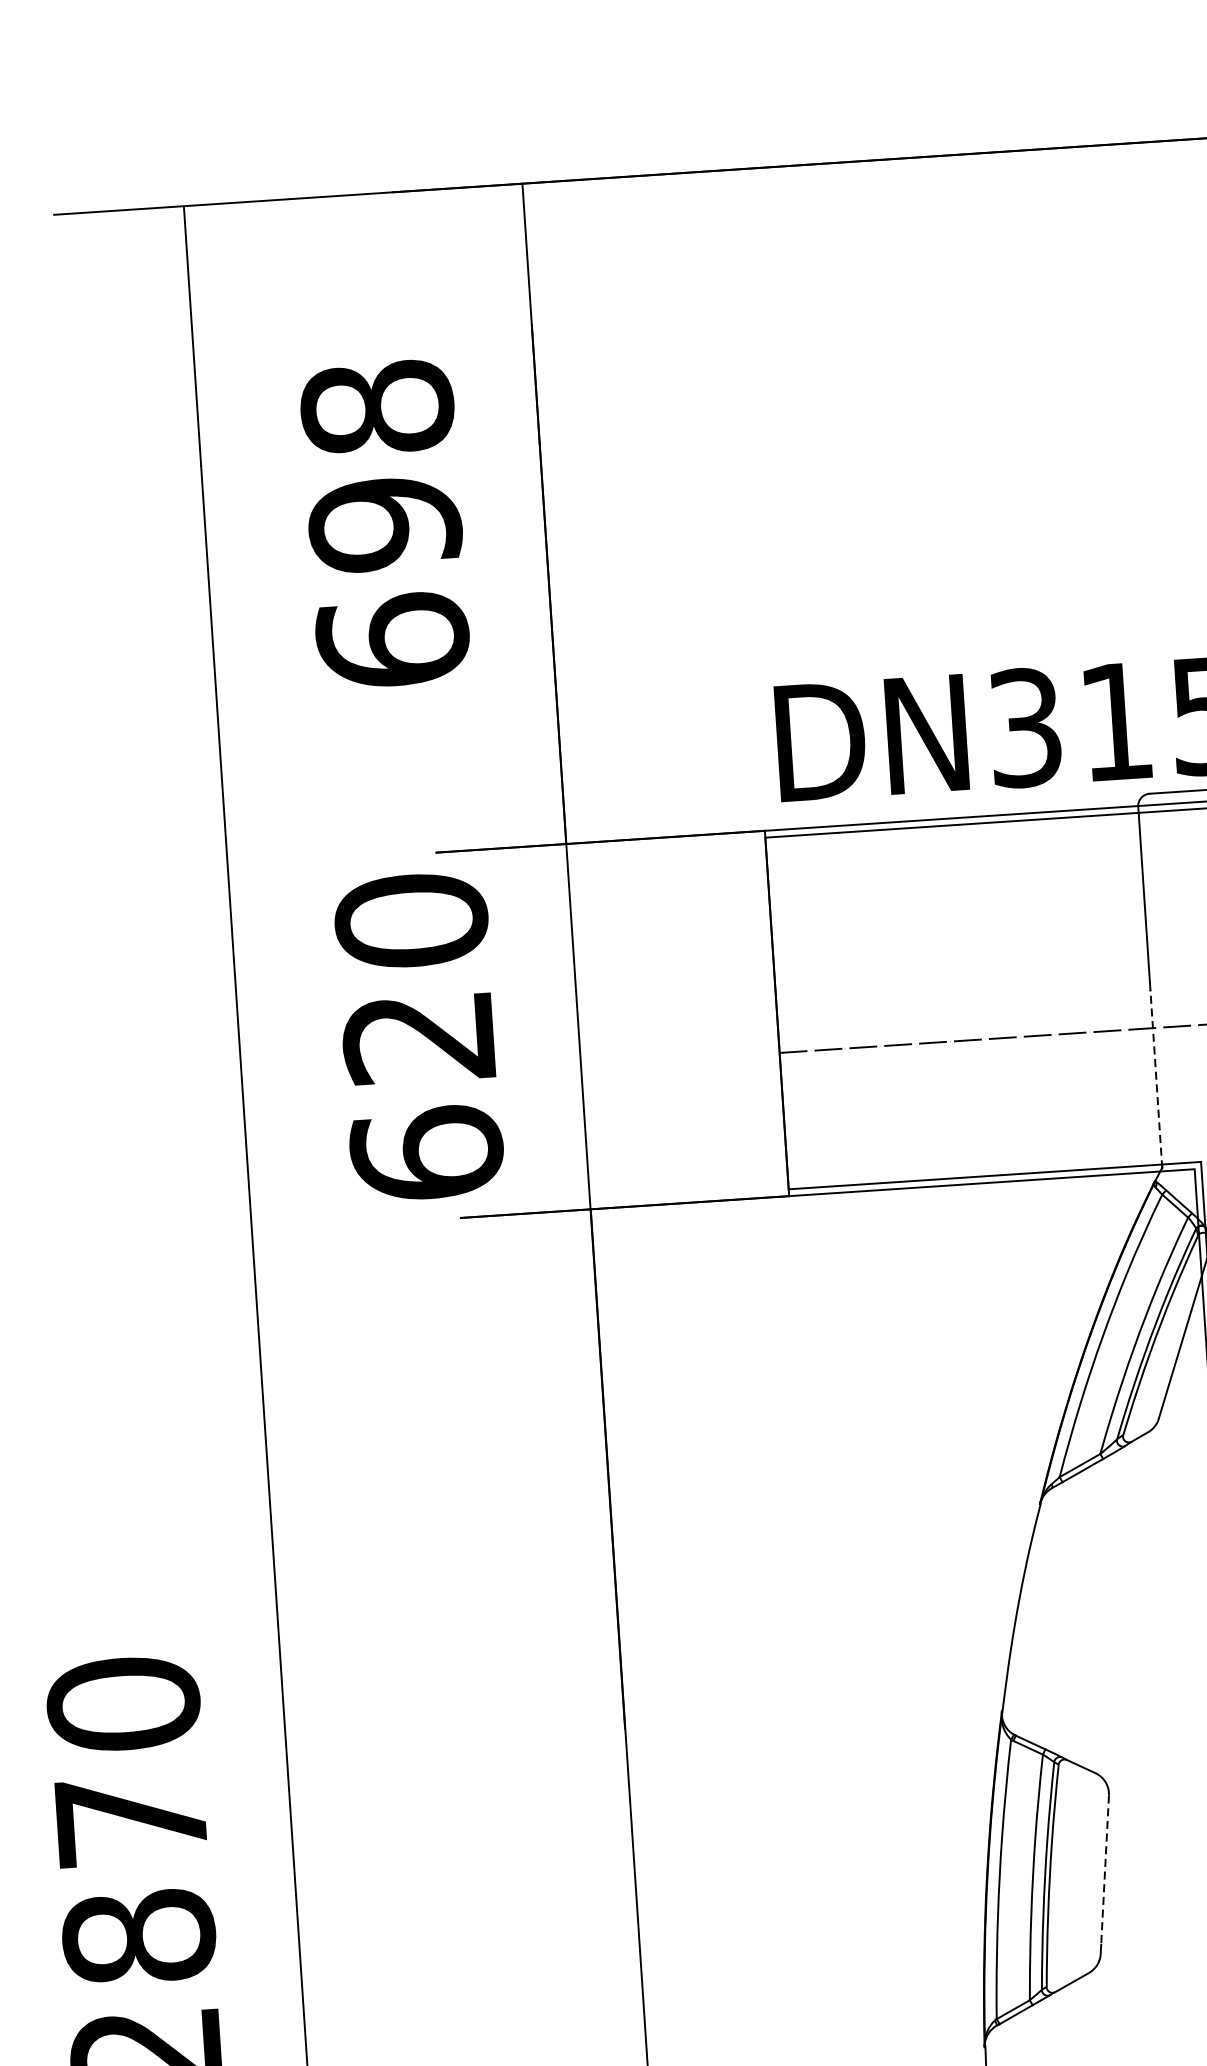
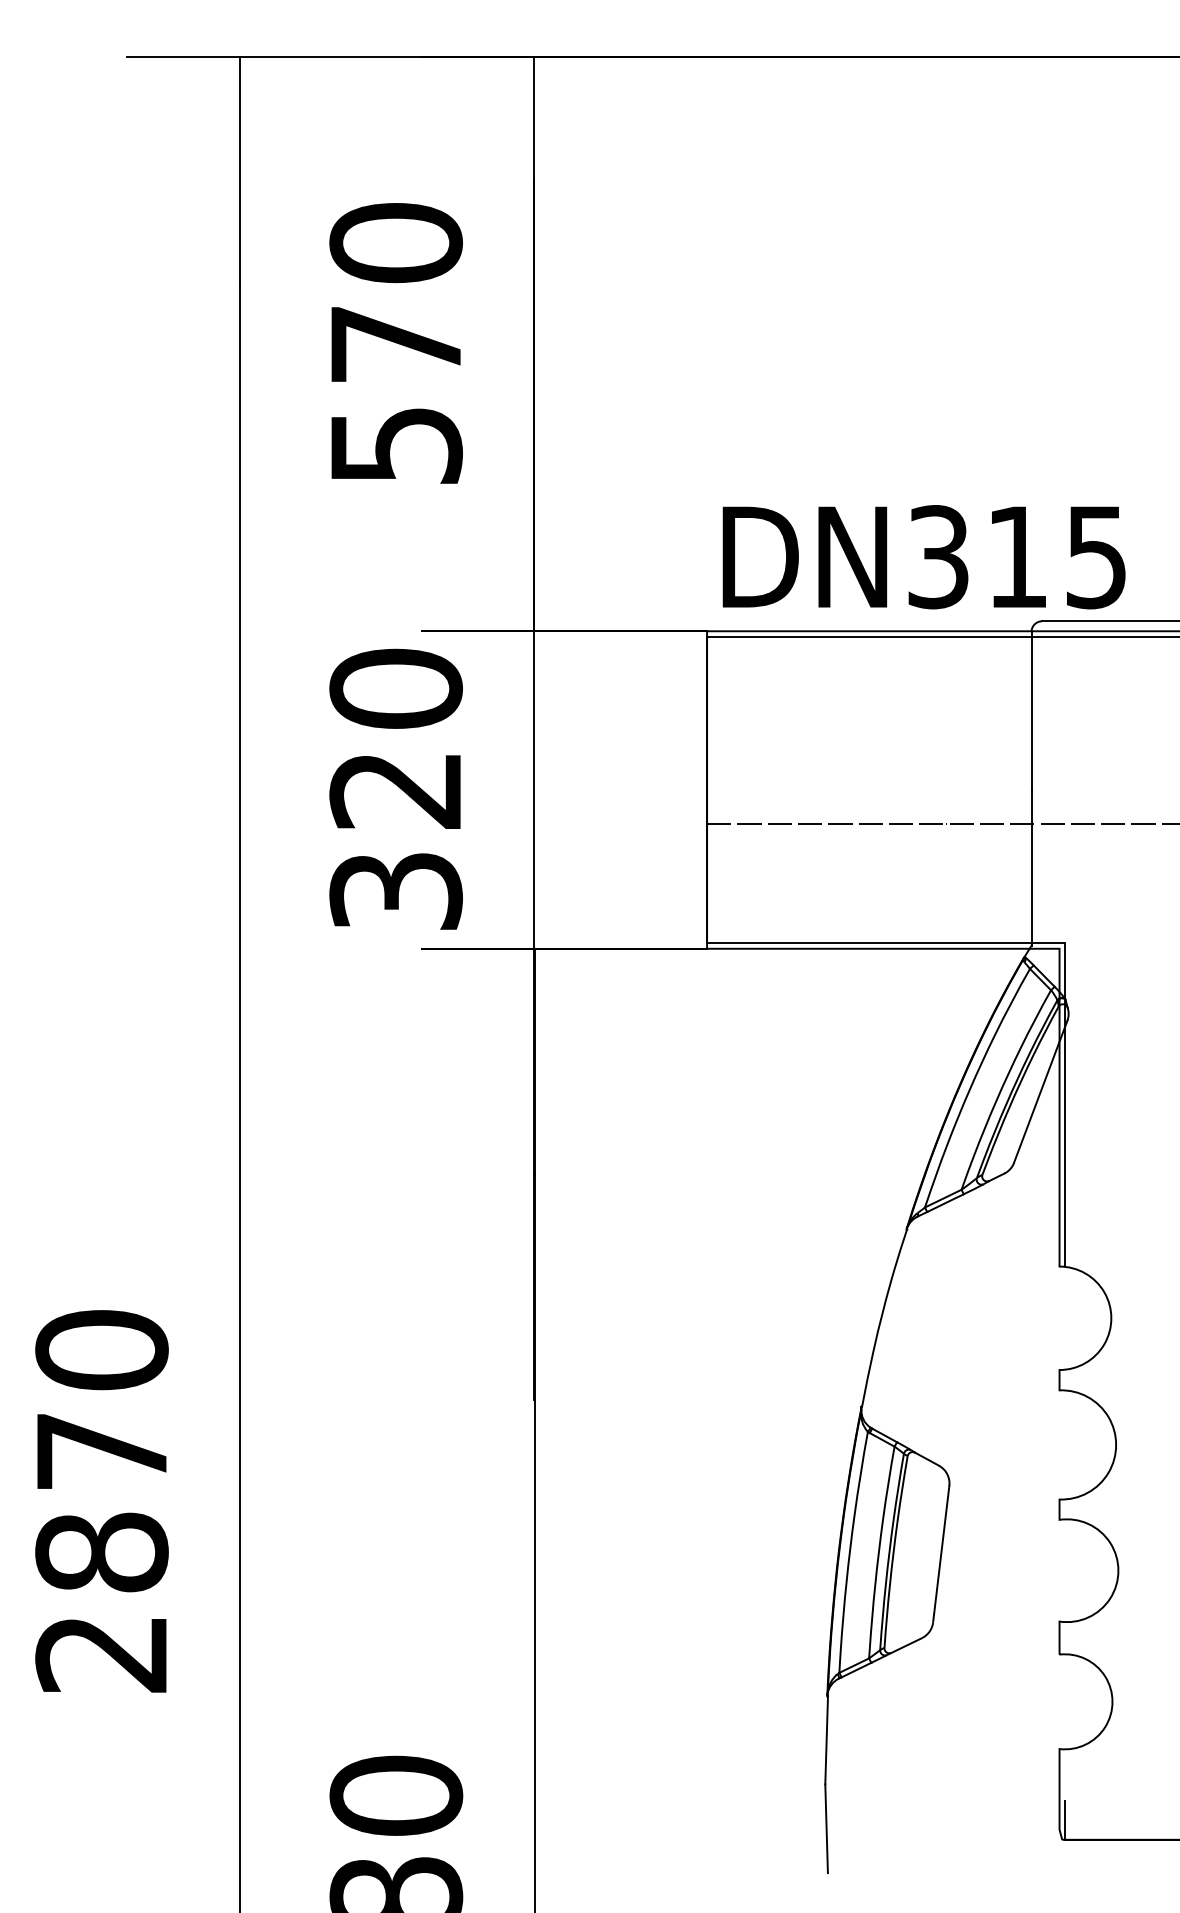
text: (384, 523) -> (395, 343), 698 -> 570
line: (1156, 1078) -> (1031, 868), dashed -> solid
text: (426, 1152) -> (395, 890), 620 -> 320
line: (1104, 1870) -> (941, 1550), dashed -> solid

